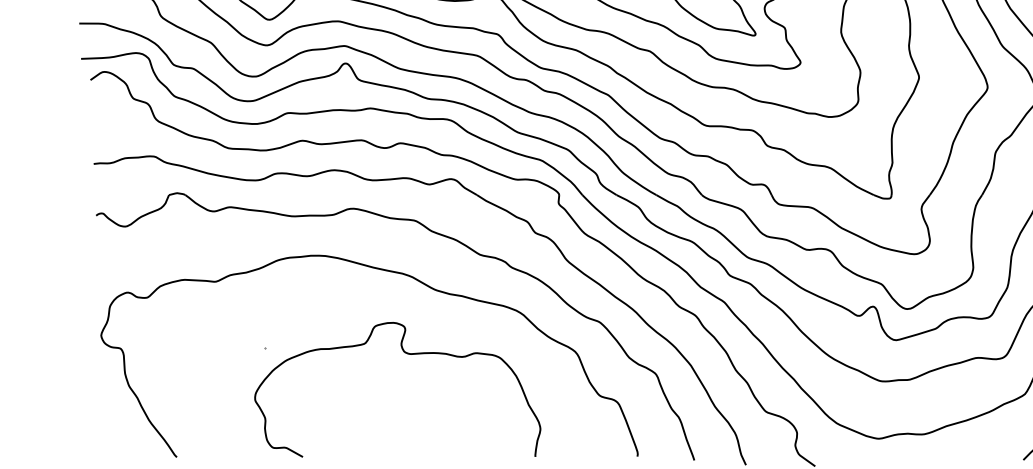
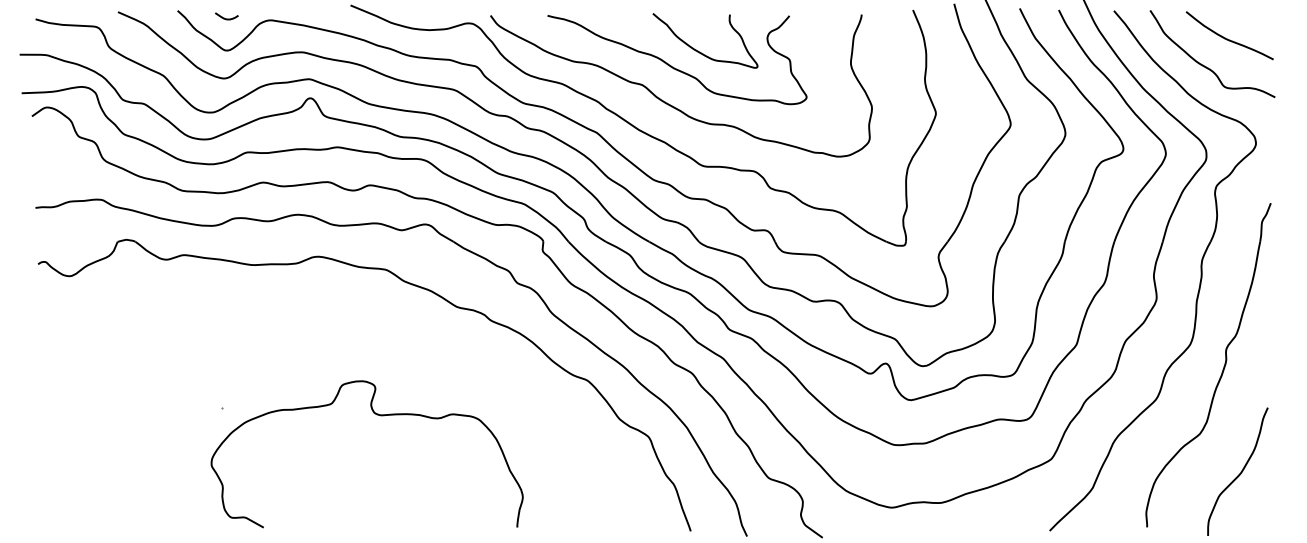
curve: (387, 271) -> (355, 325), removed

